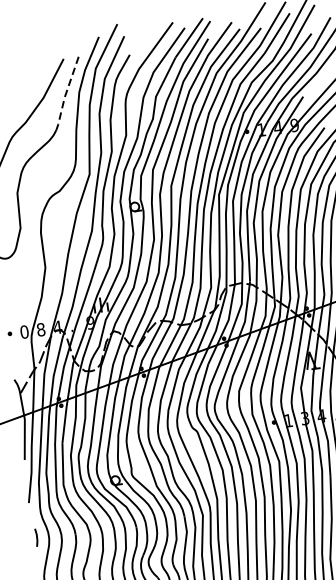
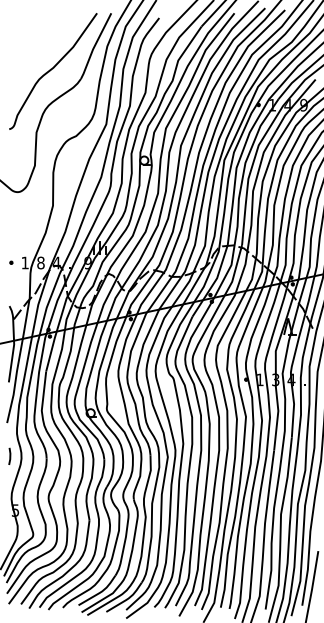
line: (65, 94) -> (94, 46), dashed -> solid
text: (24, 331) -> (25, 262), 0 -> 1

